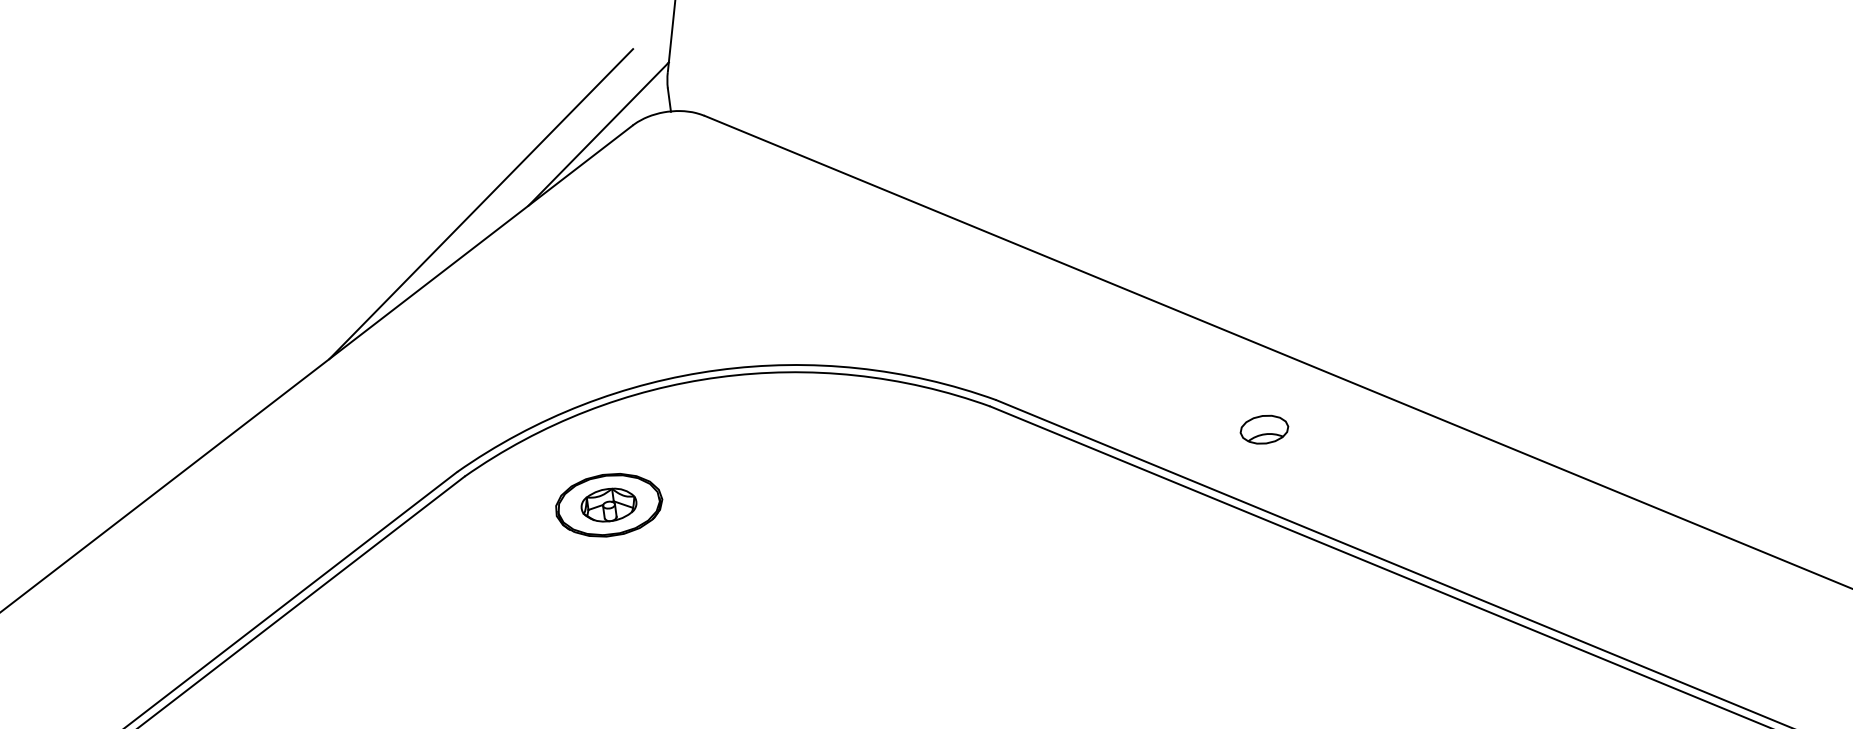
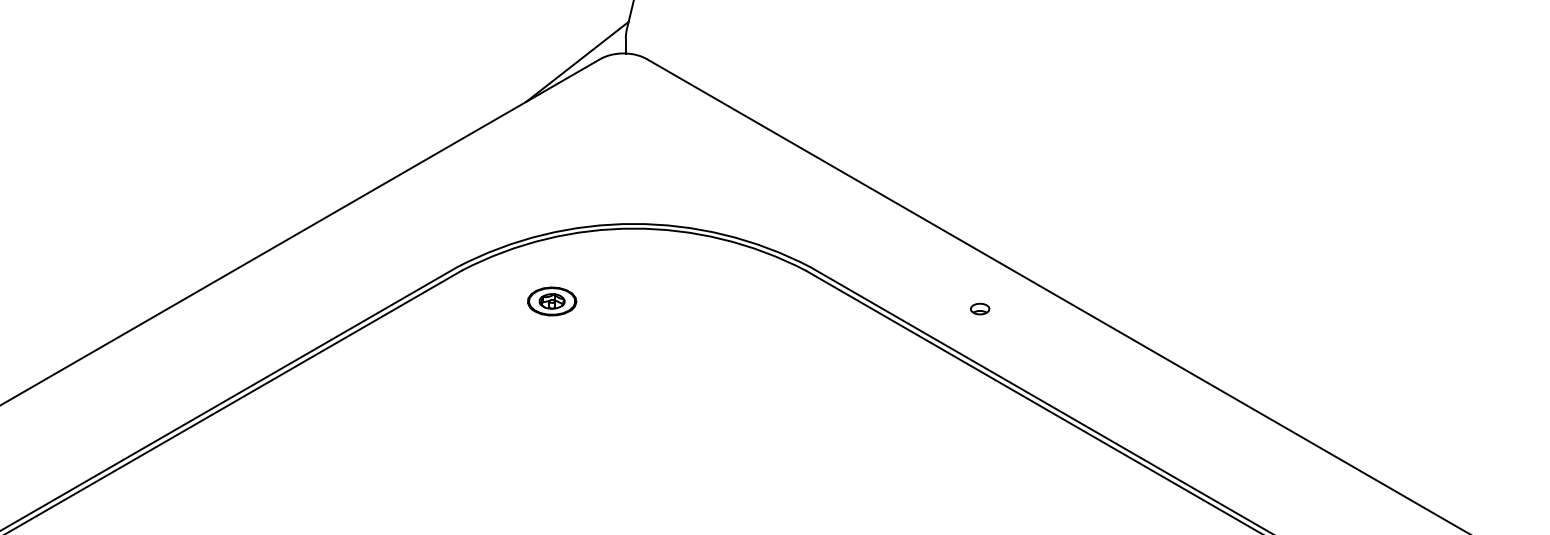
line: (480, 203) -> (495, 96), removed
part: (1263, 428) -> (979, 308), size x0.6
part: (607, 505) -> (551, 301), size x0.7

